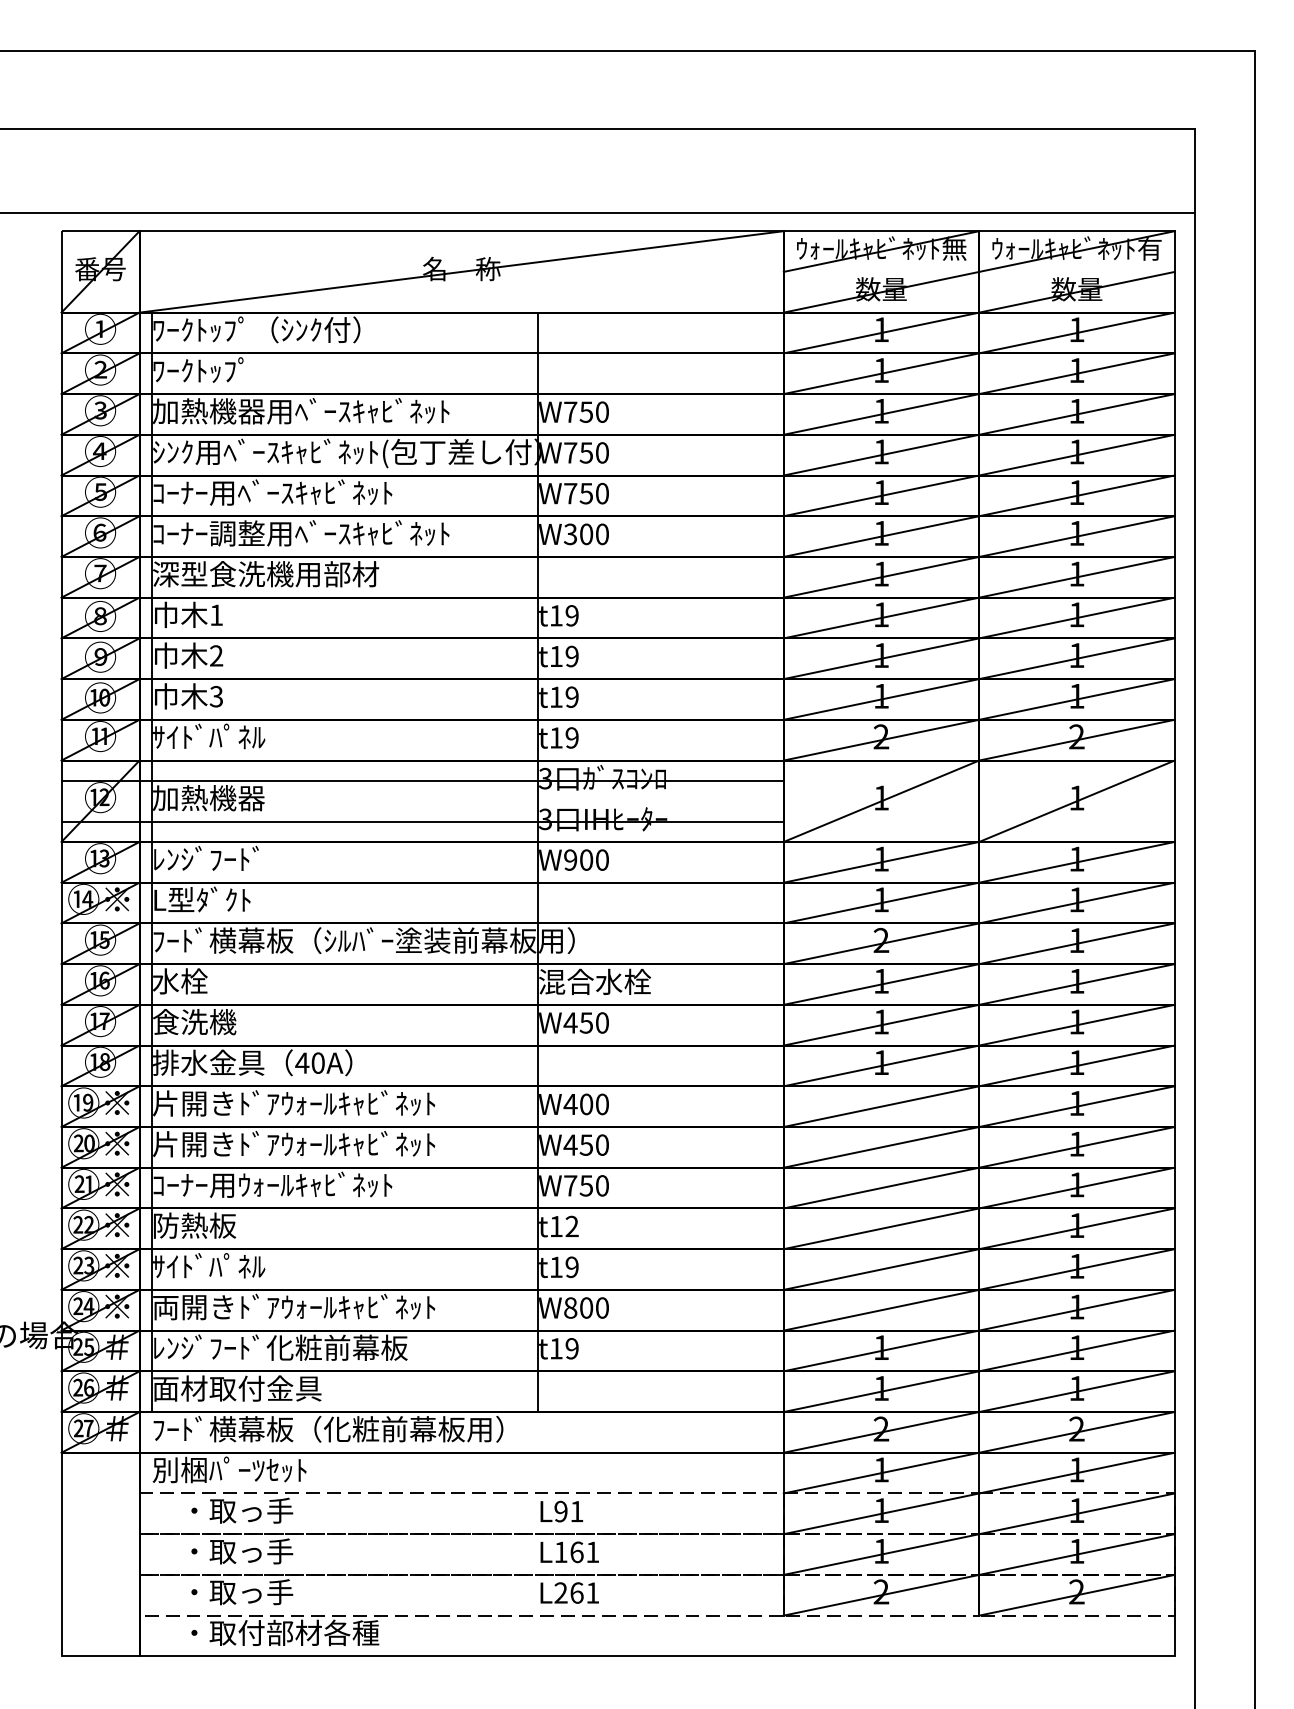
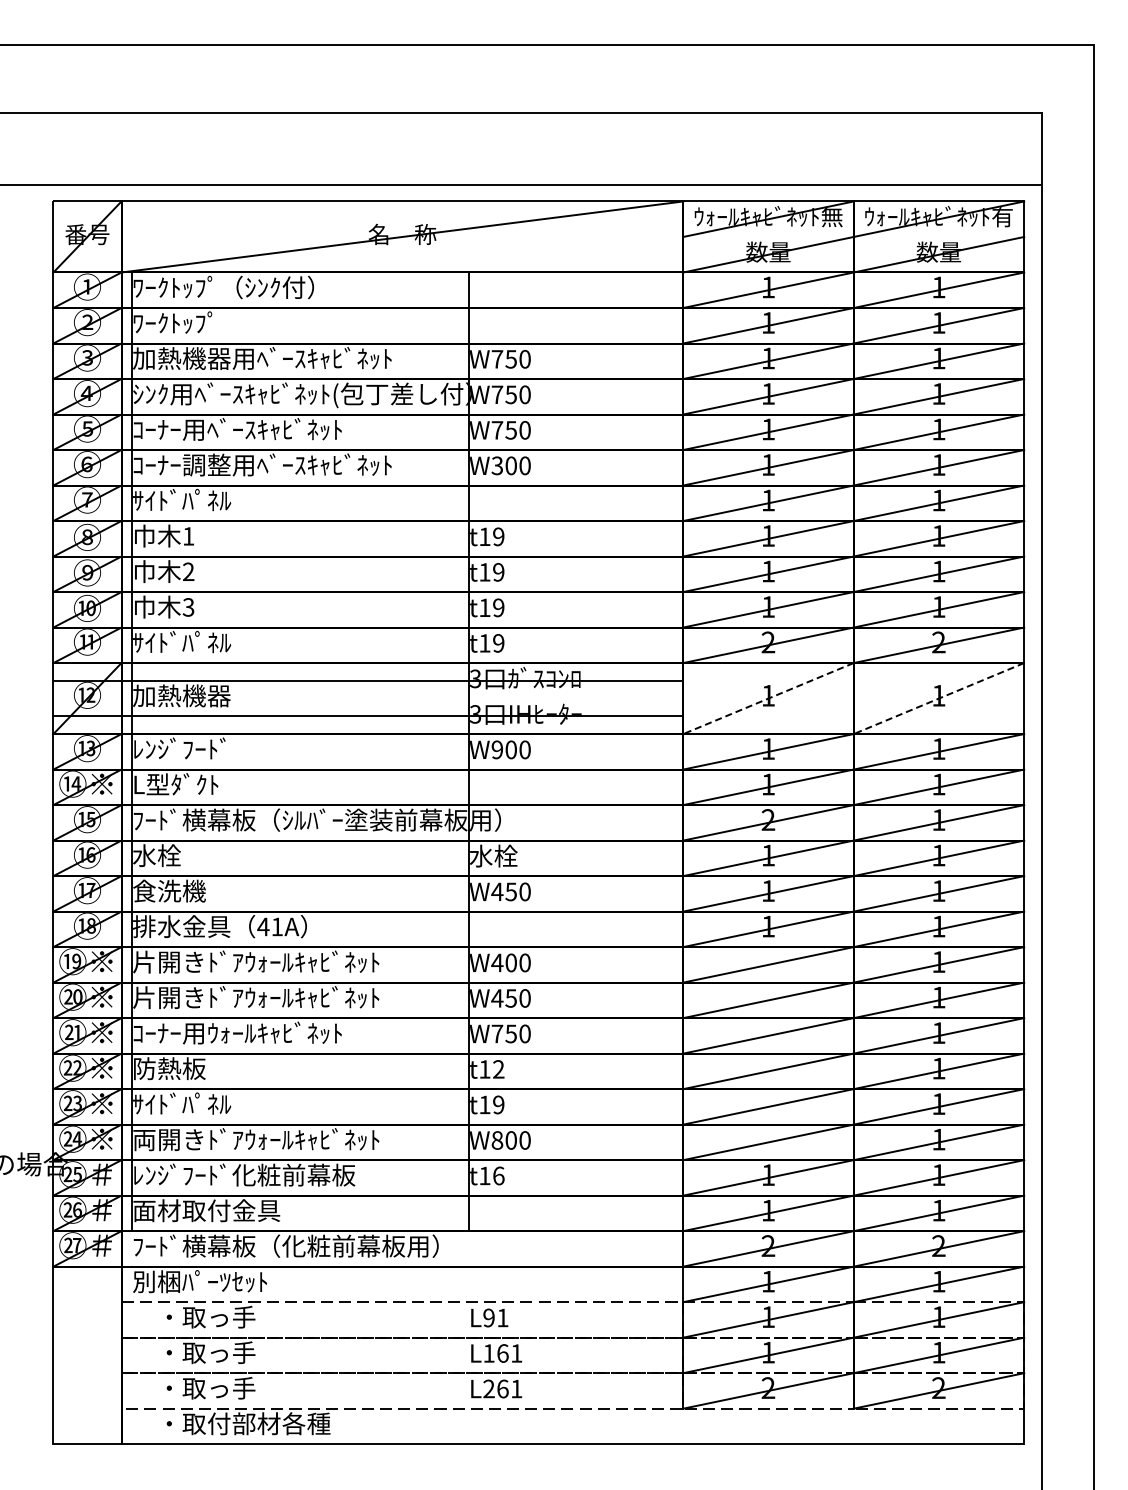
text: (265, 572) -> (231, 499), 深型食洗機用部材 -> ｻｲﾄﾞﾊﾟﾈﾙ
line: (881, 801) -> (768, 698), solid -> dashed
line: (1076, 801) -> (938, 698), solid -> dashed
text: (594, 981) -> (518, 855), 混合水栓 -> 水栓
text: (317, 1062) -> (276, 926), 40A -> 41A
text: (571, 1348) -> (498, 1175), t19 -> t16

